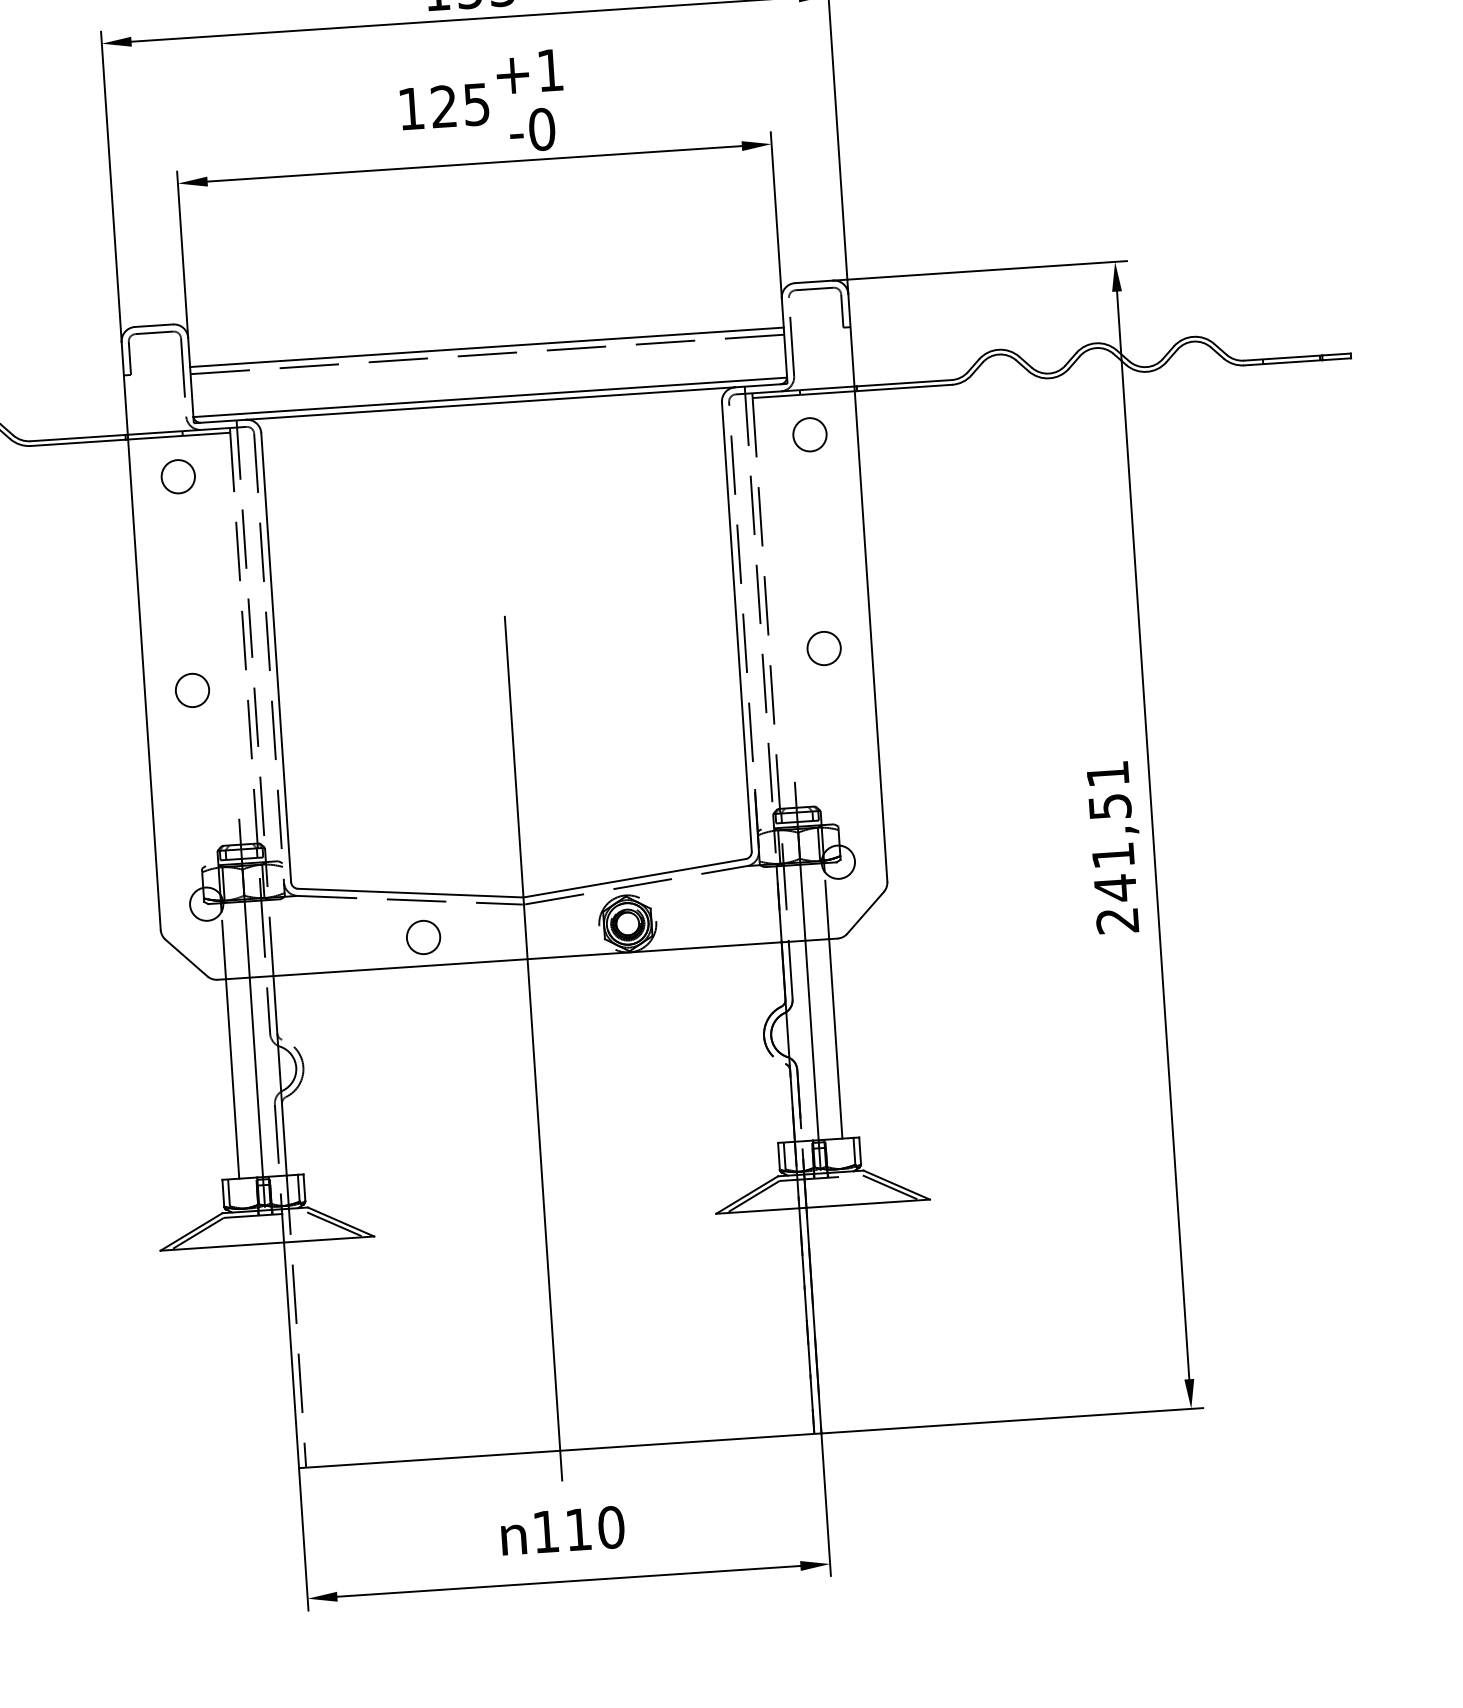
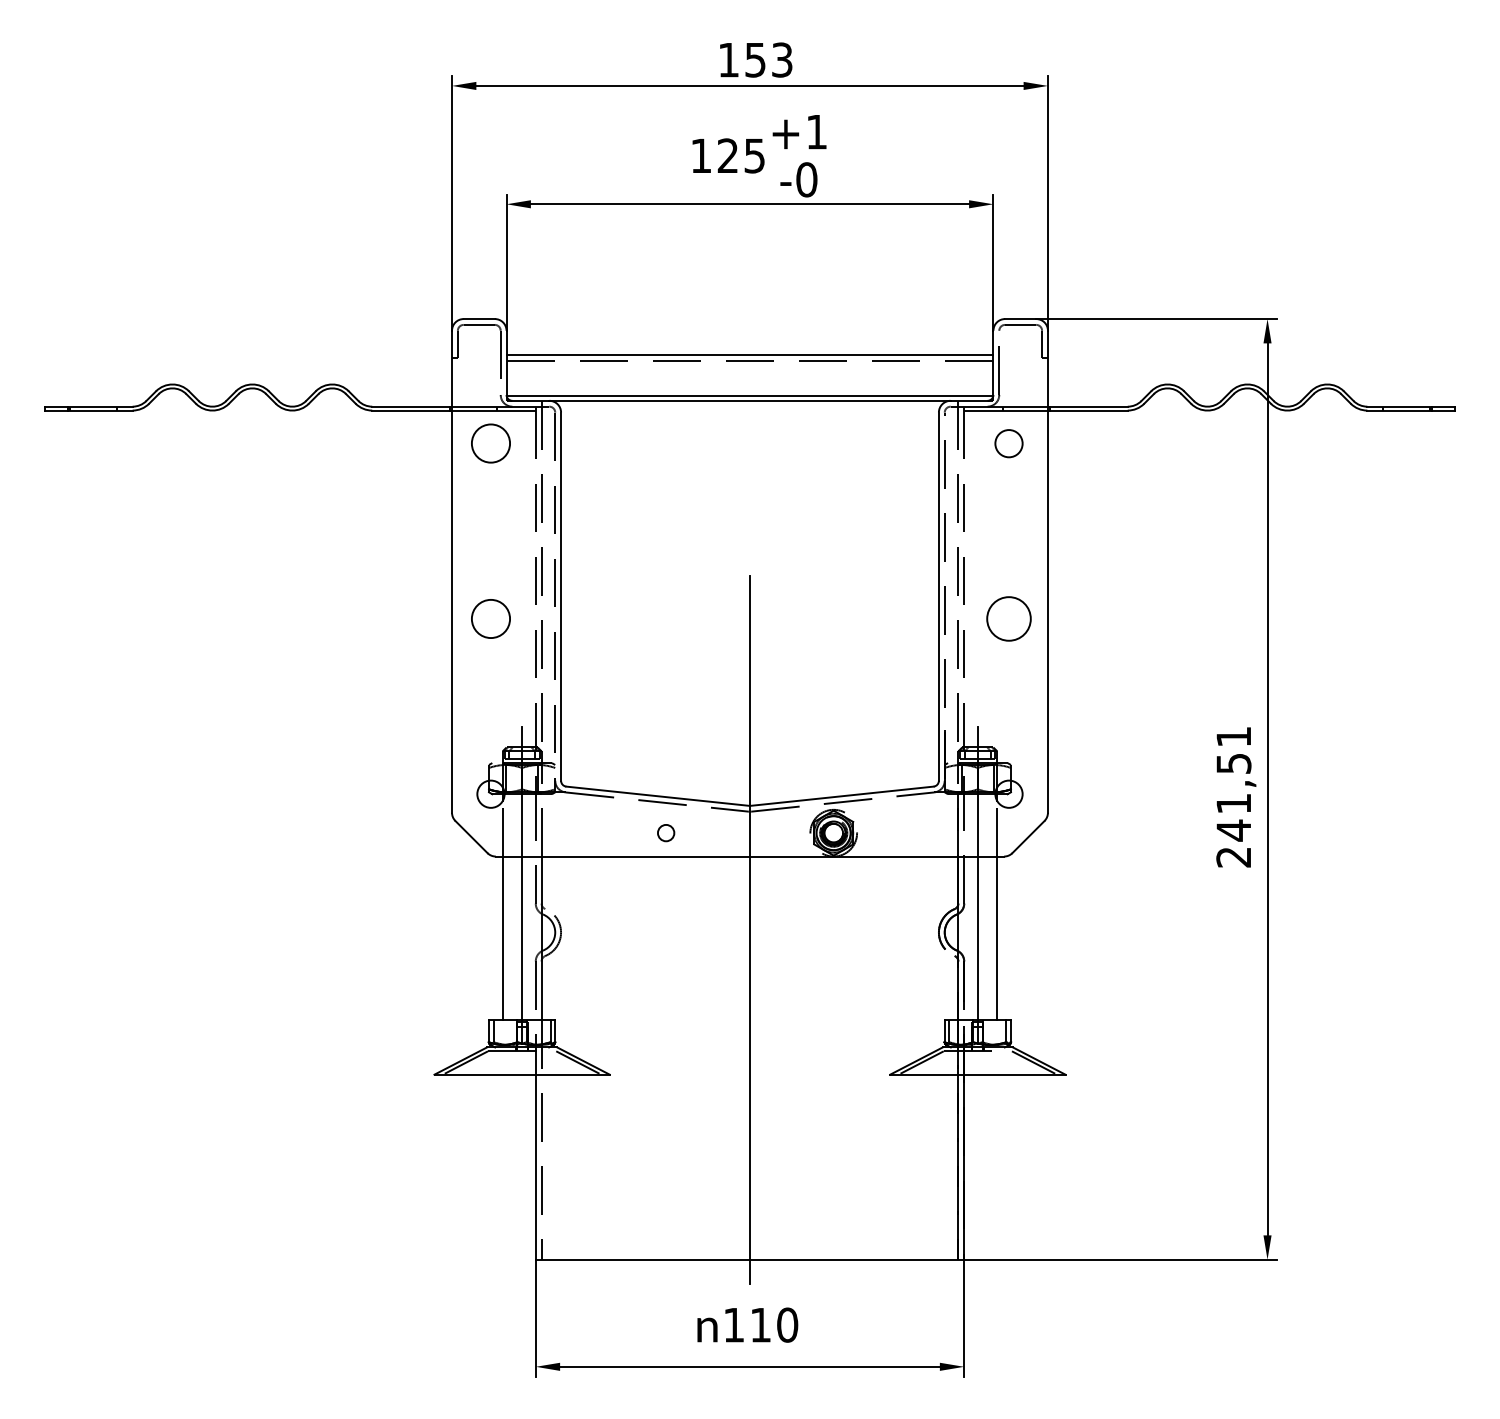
circle: (177, 476) -> (490, 443), size x1.4
circle: (823, 647) -> (1008, 618), size x1.6
circle: (191, 689) -> (490, 618), size x1.4
circle: (422, 936) -> (665, 832), size x0.6

